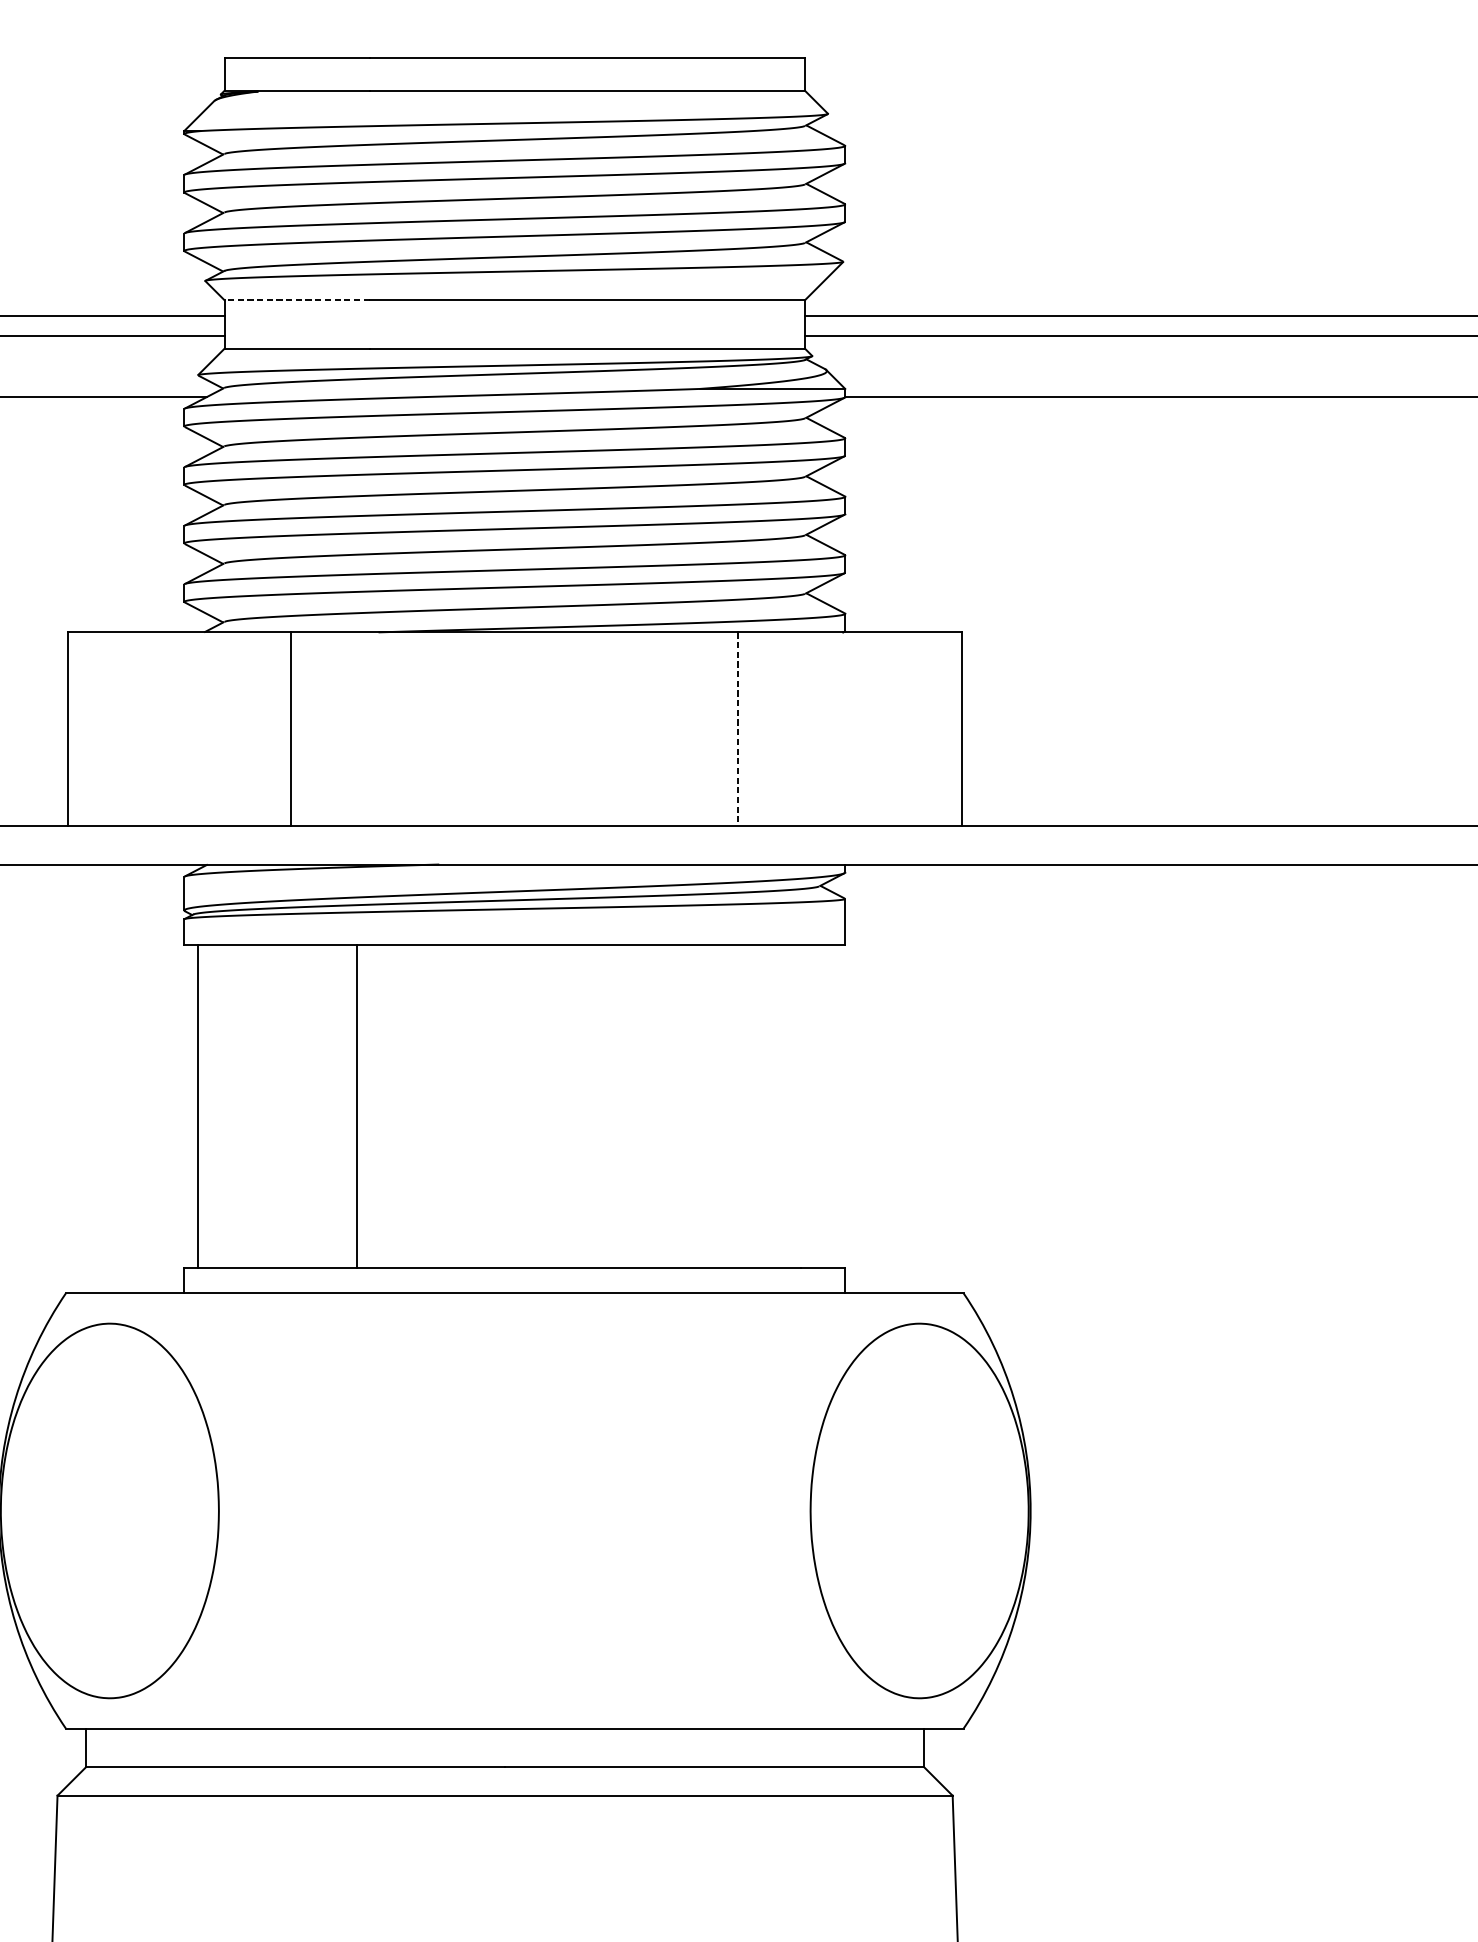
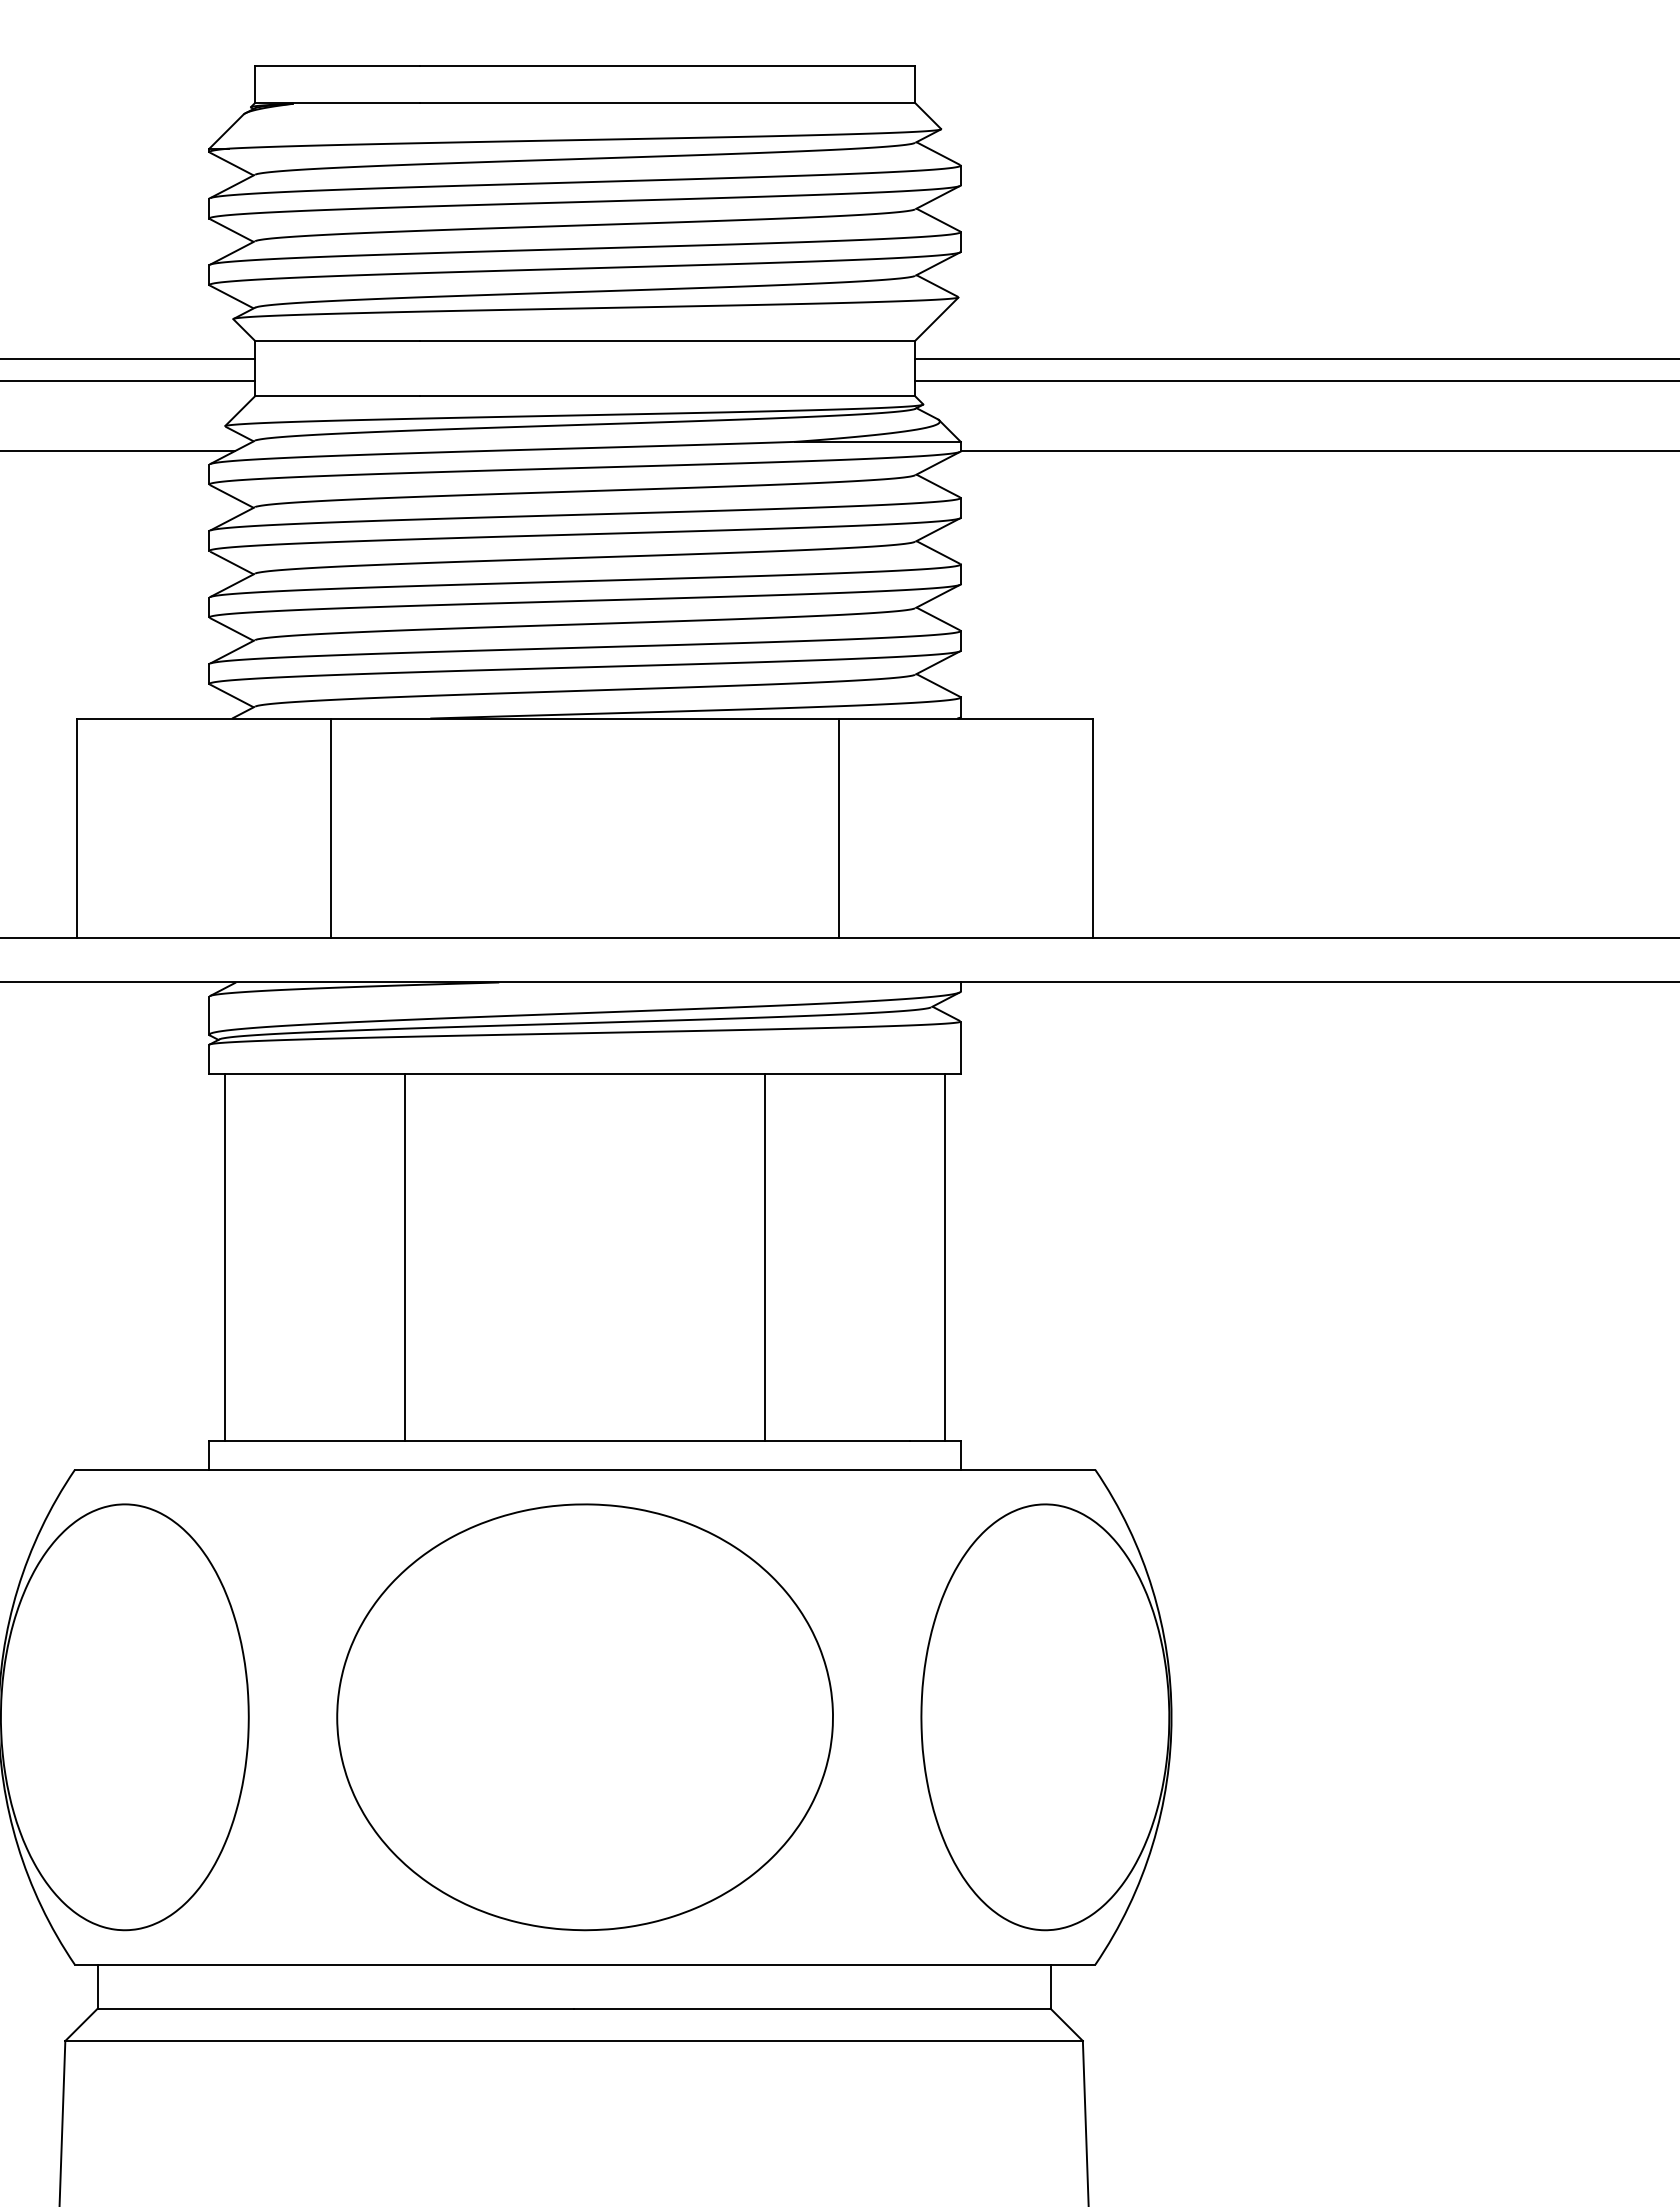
line: (296, 300) -> (337, 341), dashed -> solid
line: (738, 729) -> (839, 828), dashed -> solid
line: (672, 1106) -> (764, 1257), added
line: (830, 1106) -> (944, 1257), added
part: (514, 1511) -> (584, 1717), added

